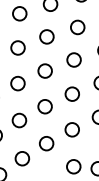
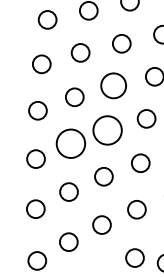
circle: (46, 36) -> (113, 85), size x1.4
circle: (44, 70) -> (107, 129), size x1.6
circle: (17, 83) -> (70, 143), size x1.6

